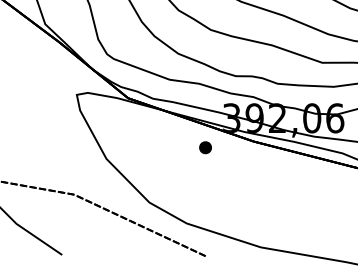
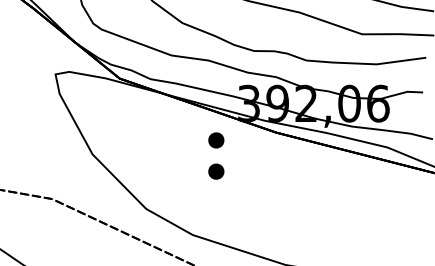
part: (205, 172) -> (216, 171), added

